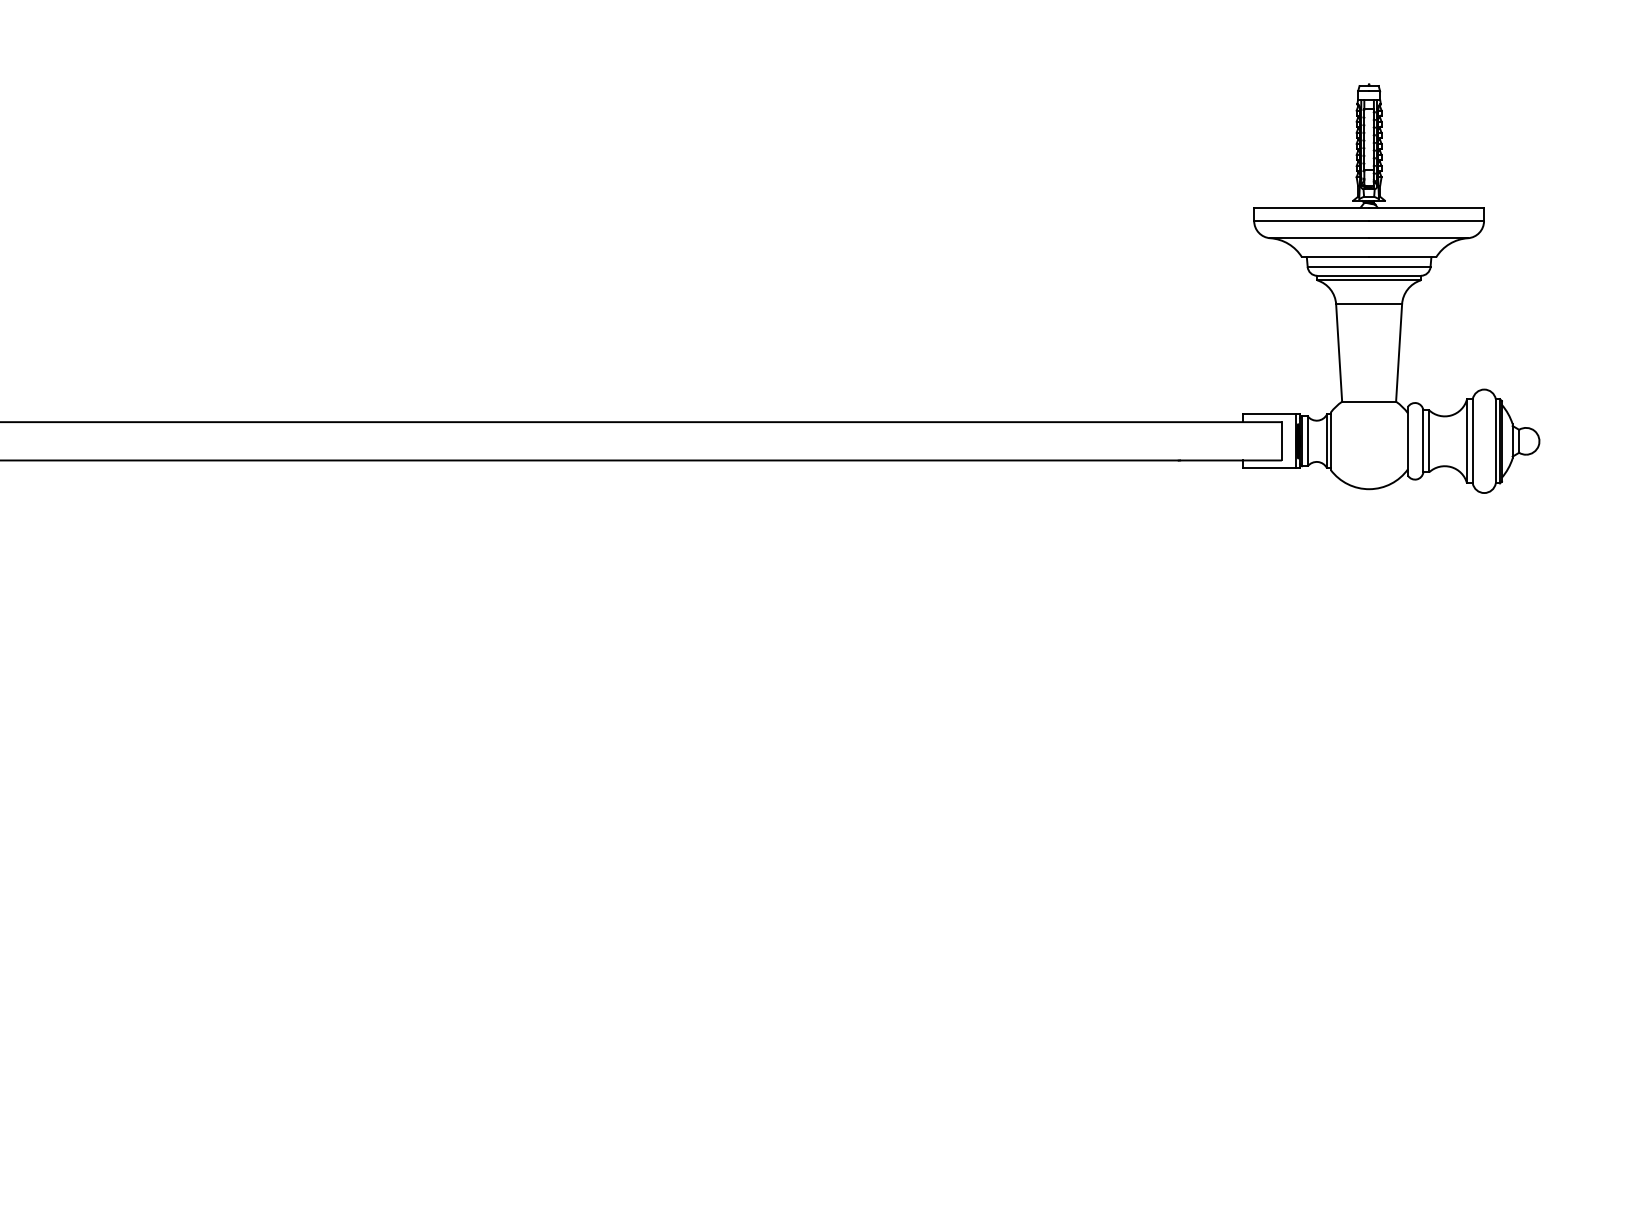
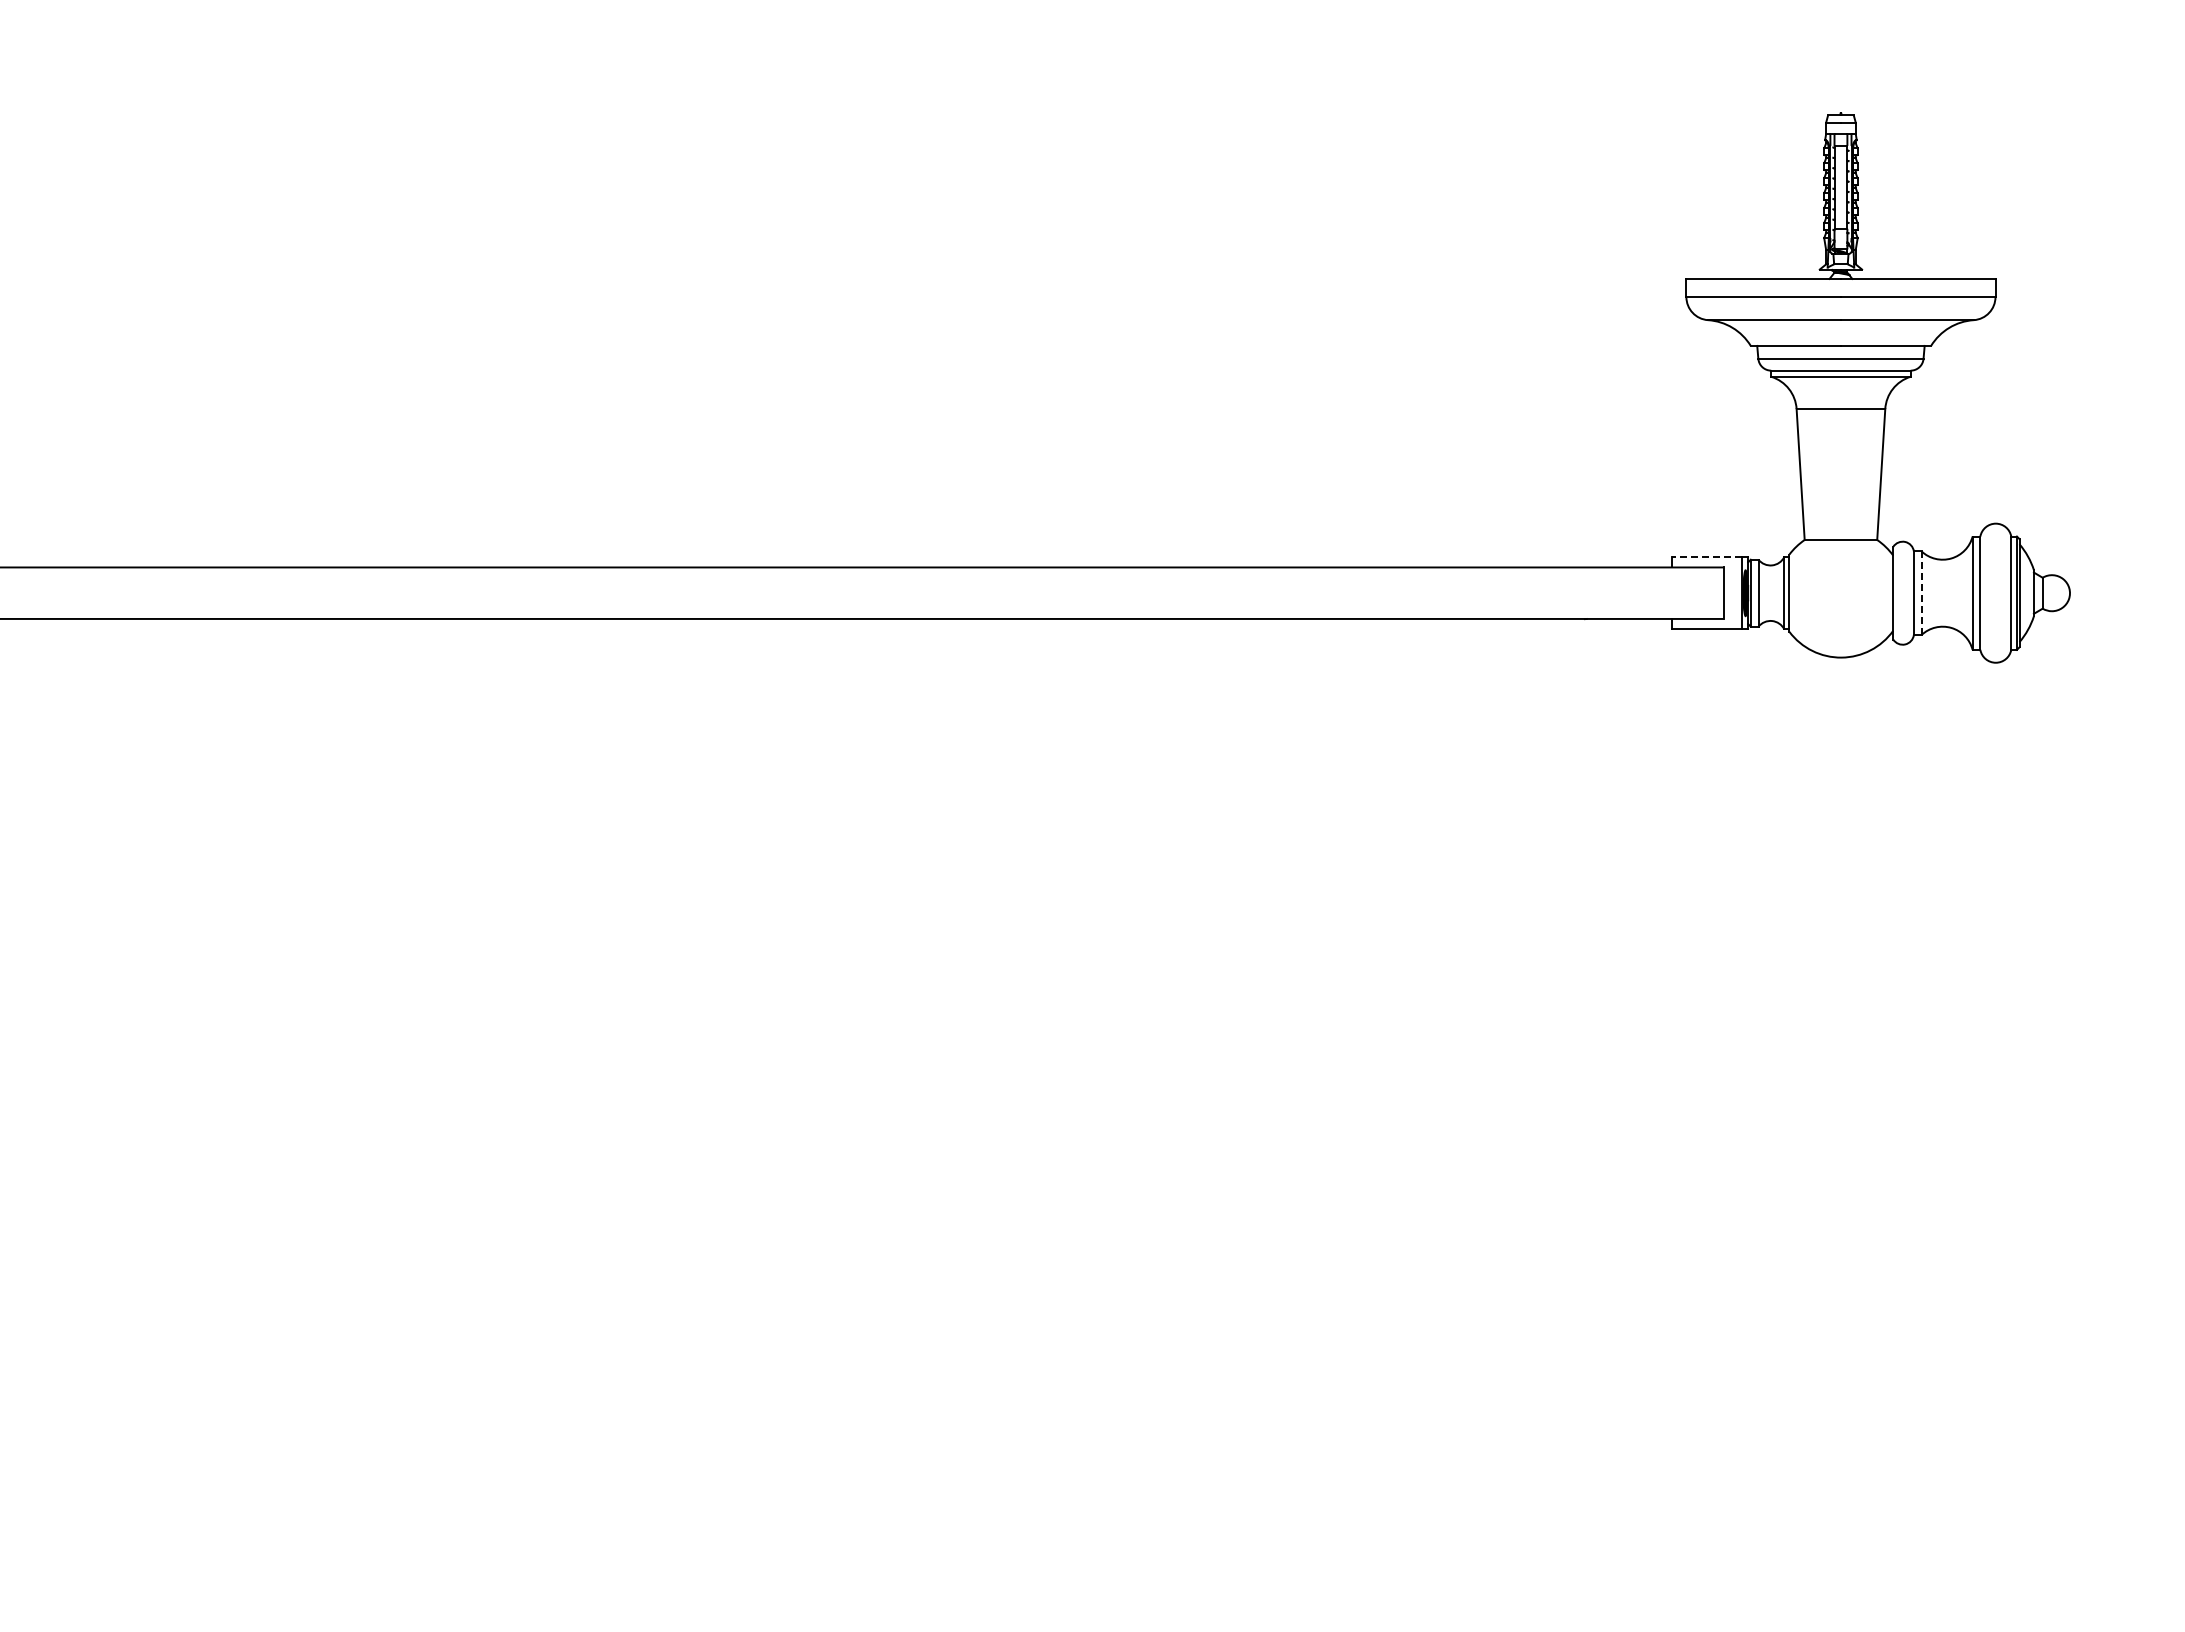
line: (1269, 414) -> (1706, 557), solid -> dashed
line: (1429, 441) -> (1921, 593), solid -> dashed

